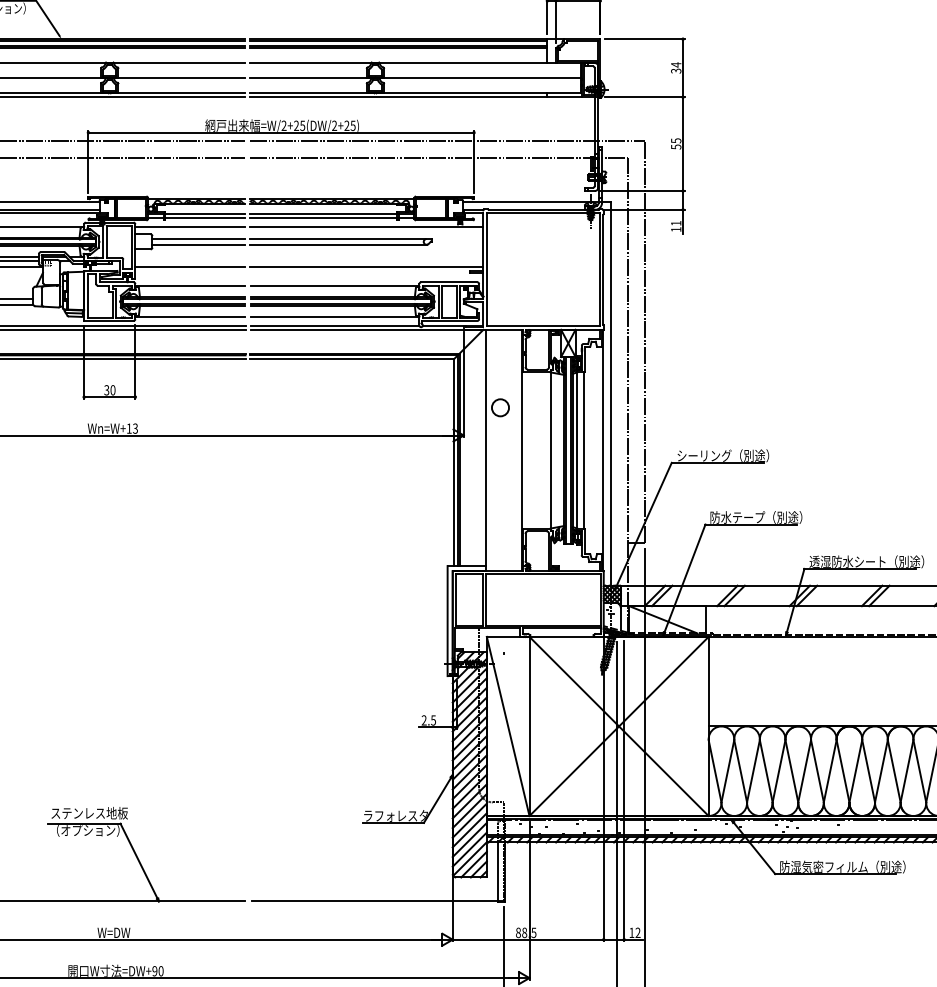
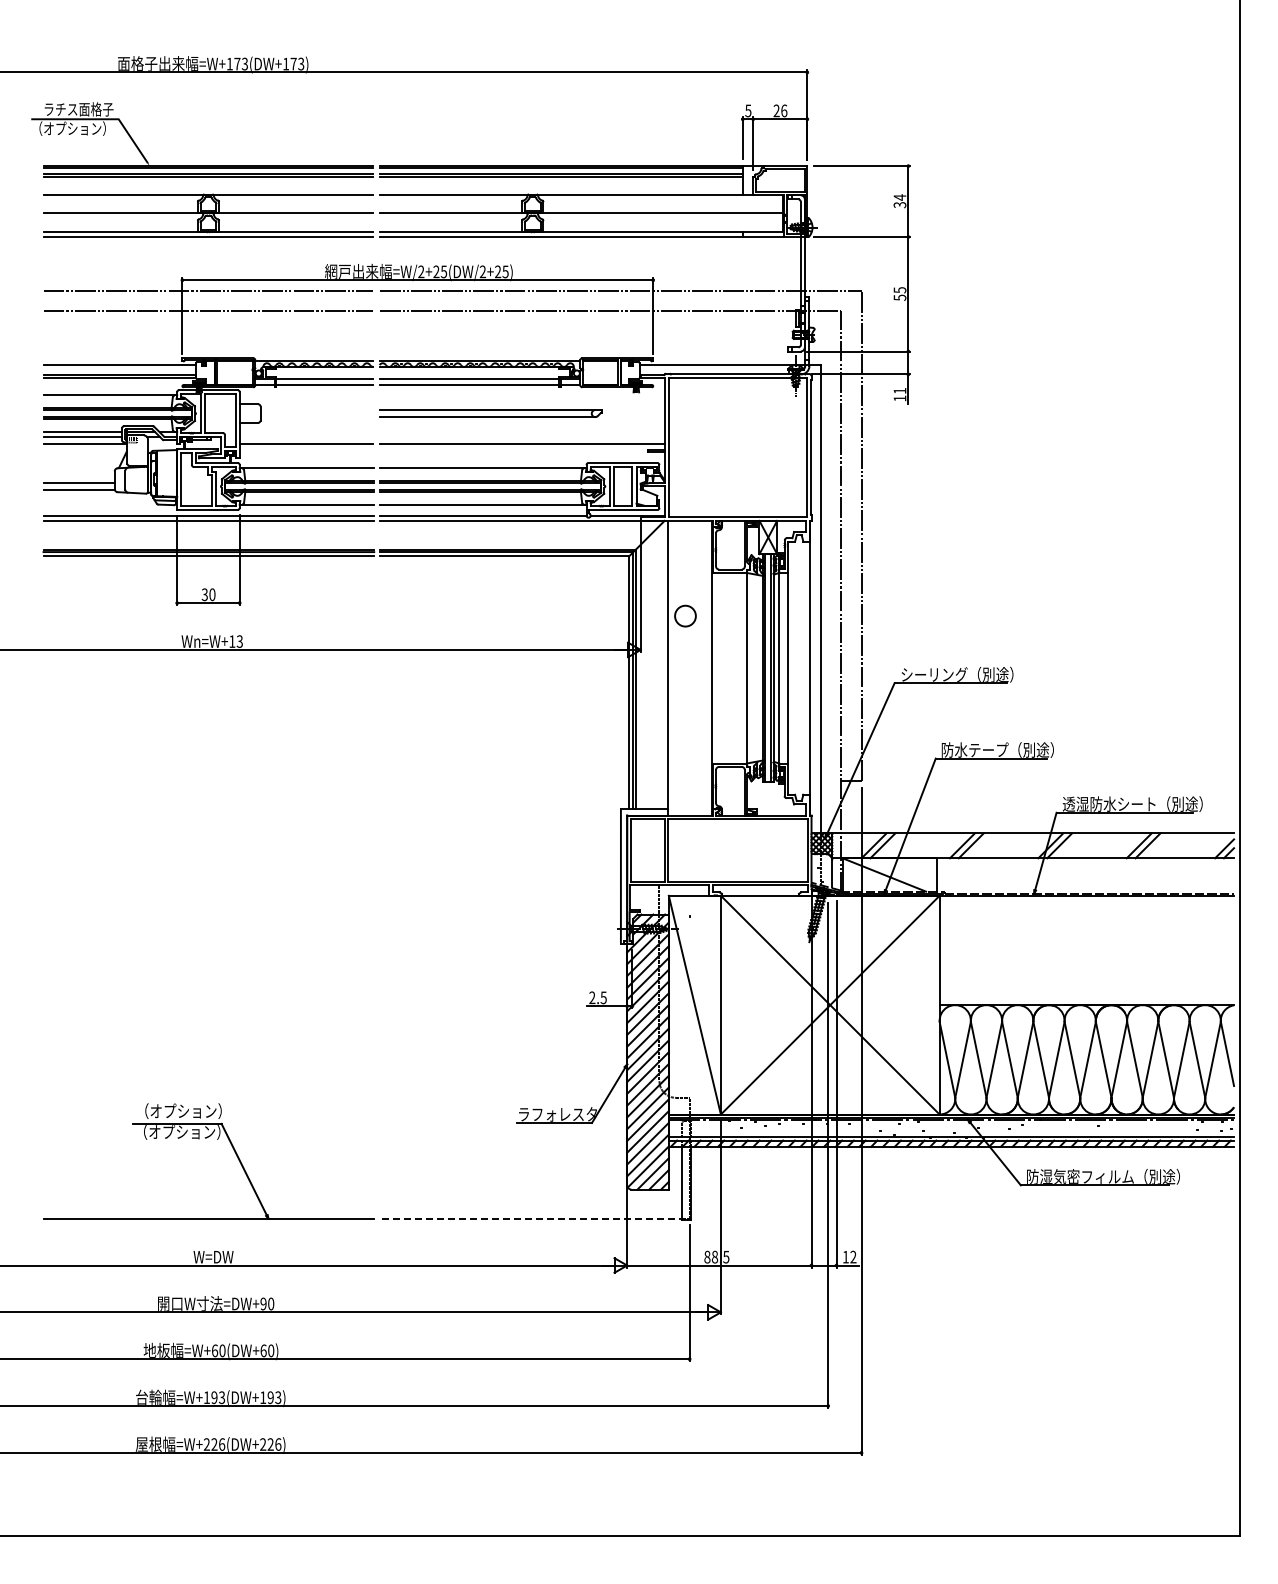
line: (190, 227) -> (306, 395), removed
line: (366, 227) -> (521, 395), removed
line: (198, 239) -> (316, 410), removed
line: (198, 245) -> (316, 417), removed
text: (89, 812) -> (183, 1110), ステンレス地板 -> （オプション）
line: (375, 901) -> (532, 1218), solid -> dashed

